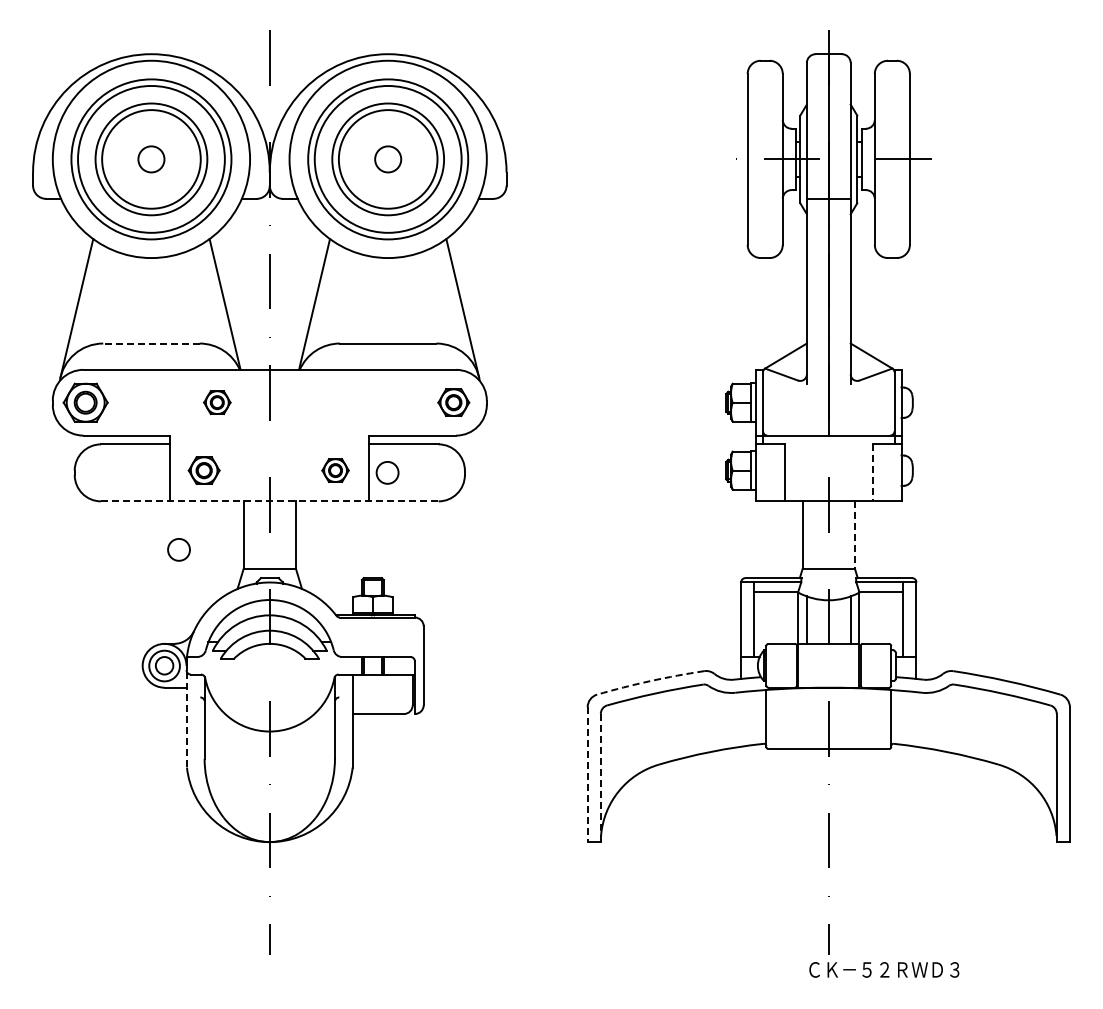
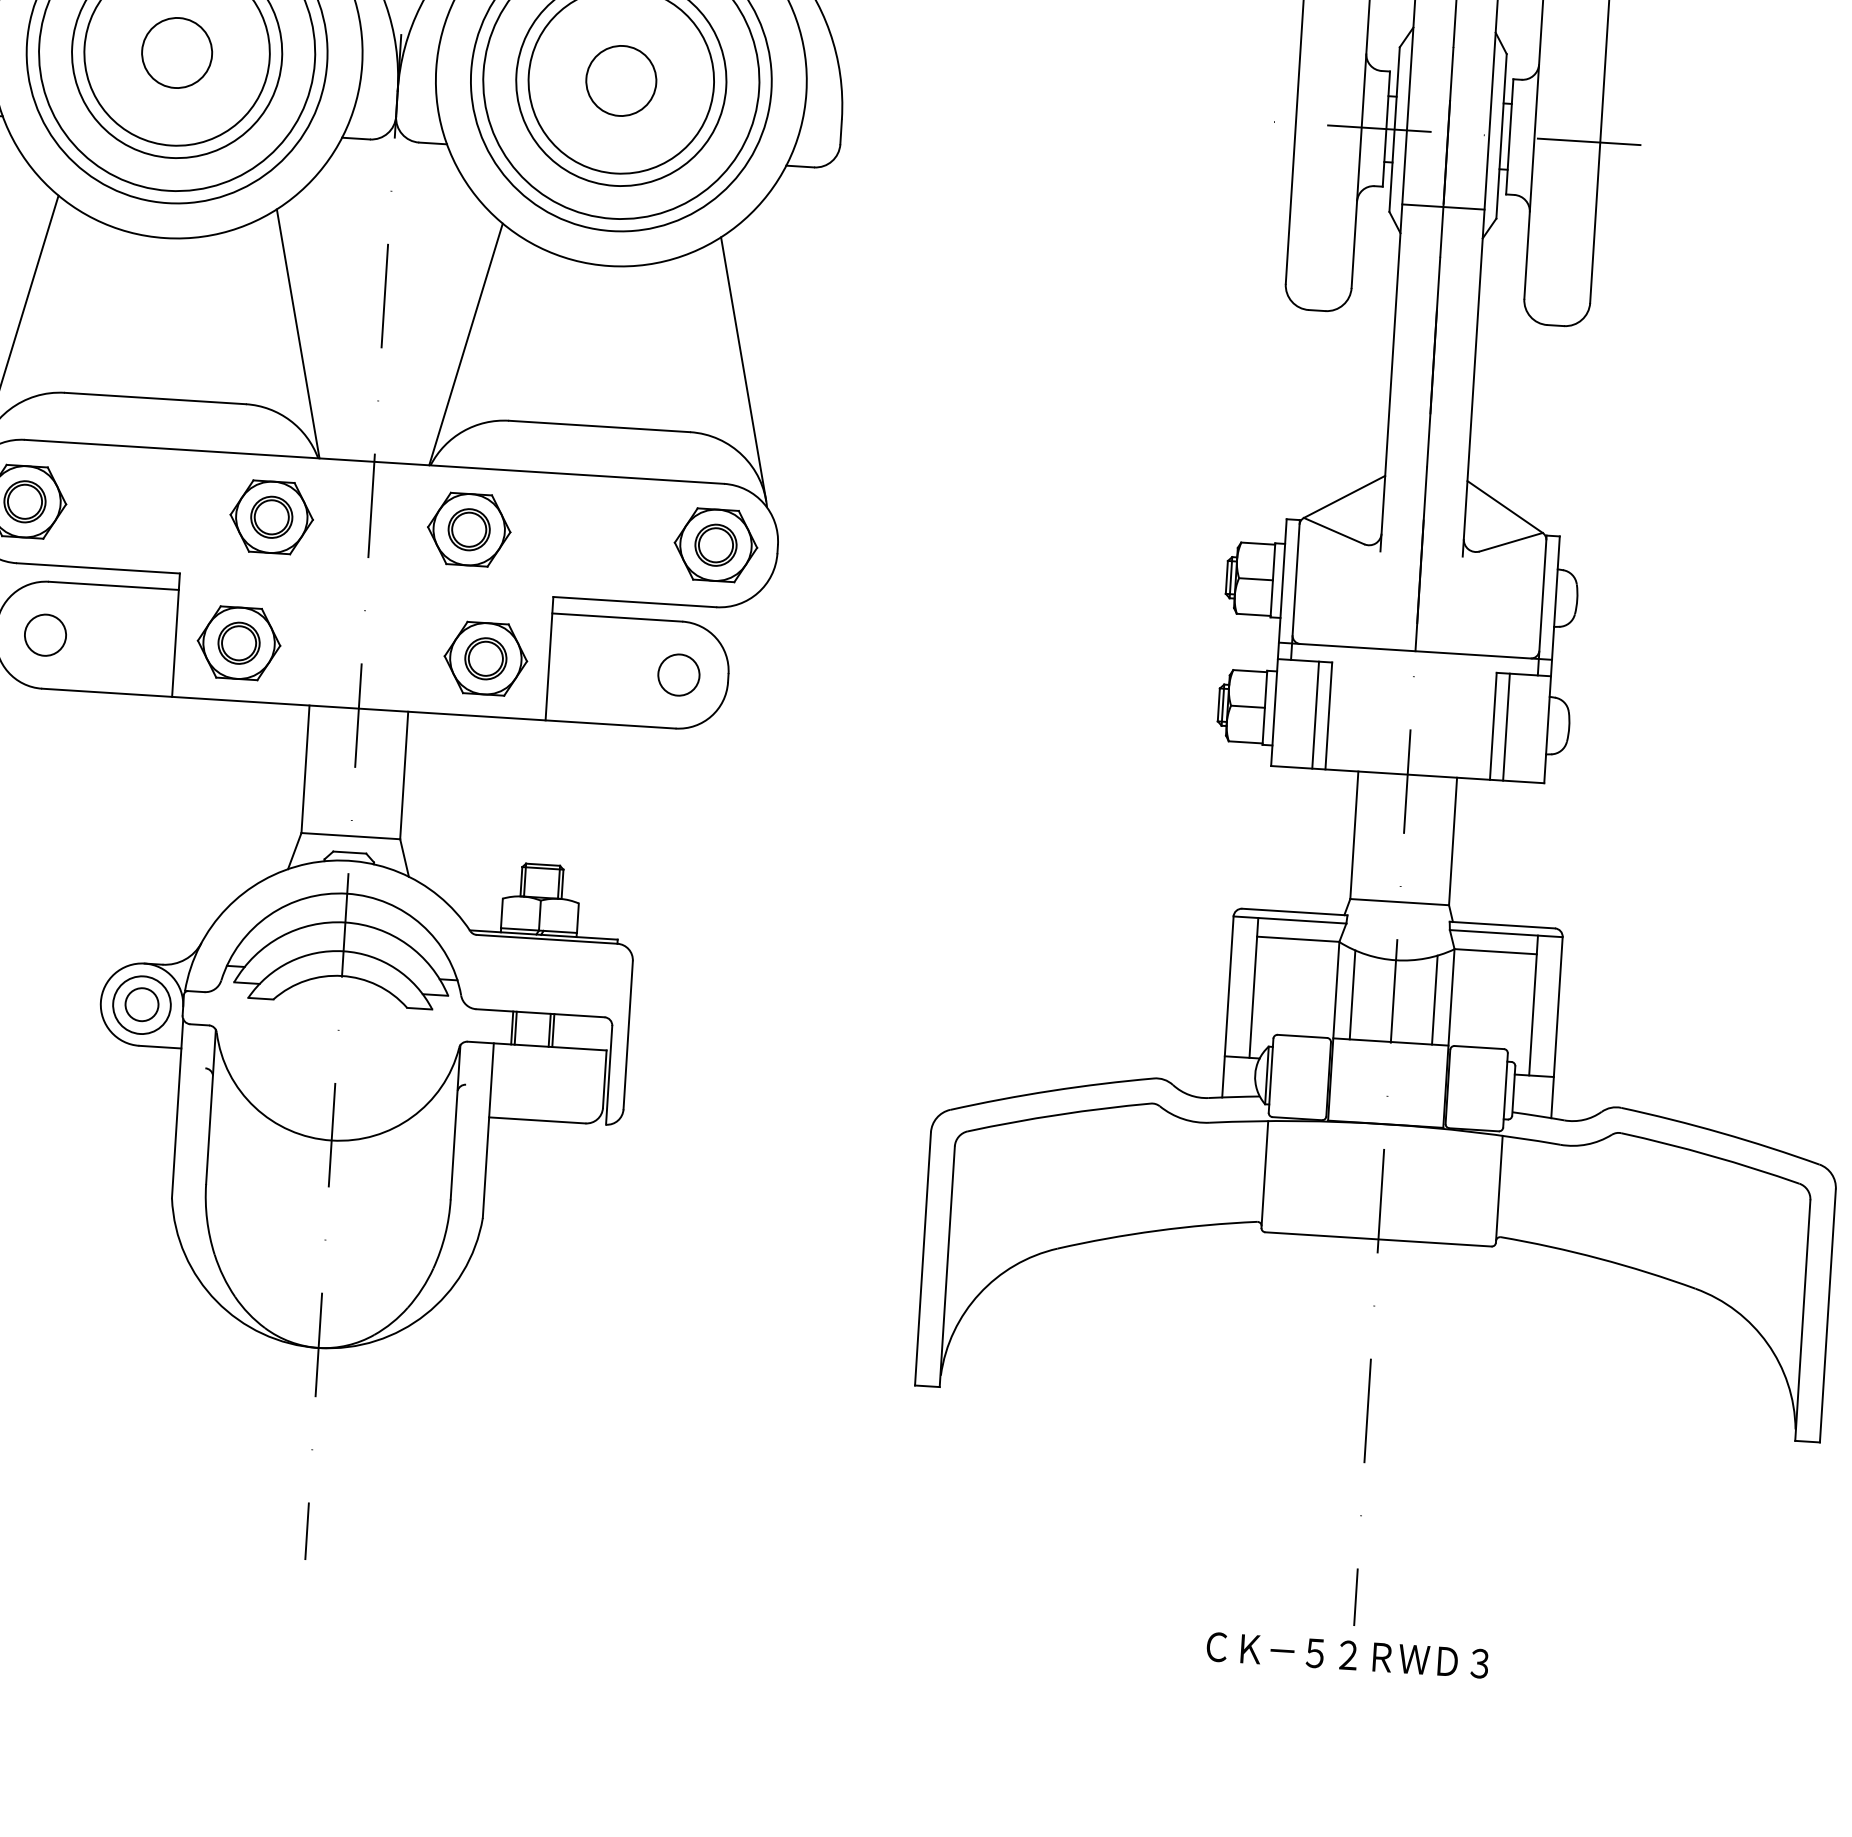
circle: (151, 159) -> (177, 53), size x1.43
circle: (387, 159) -> (620, 81), size x1.43
line: (150, 343) -> (153, 398), dashed -> solid
part: (217, 402) -> (272, 516), size x1.67
part: (322, 402) -> (469, 529), added
part: (453, 402) -> (715, 544), size x1.43
part: (204, 470) -> (239, 642), size x1.43
part: (335, 470) -> (485, 658), size x1.67
circle: (387, 472) -> (678, 674), moved
line: (777, 472) -> (1314, 714), added
line: (879, 472) -> (1506, 726), added
line: (872, 473) -> (1493, 727), dashed -> solid
line: (269, 501) -> (358, 708), dashed -> solid
line: (855, 535) -> (1453, 841), dashed -> solid
circle: (178, 549) -> (44, 634), moved
arc: (650, 681) -> (1051, 1091), dashed -> solid
line: (186, 719) -> (176, 1108), dashed -> solid
line: (587, 775) -> (922, 1260), dashed -> solid
line: (600, 778) -> (946, 1267), dashed -> solid
text: (884, 969) -> (1348, 1654), moved

